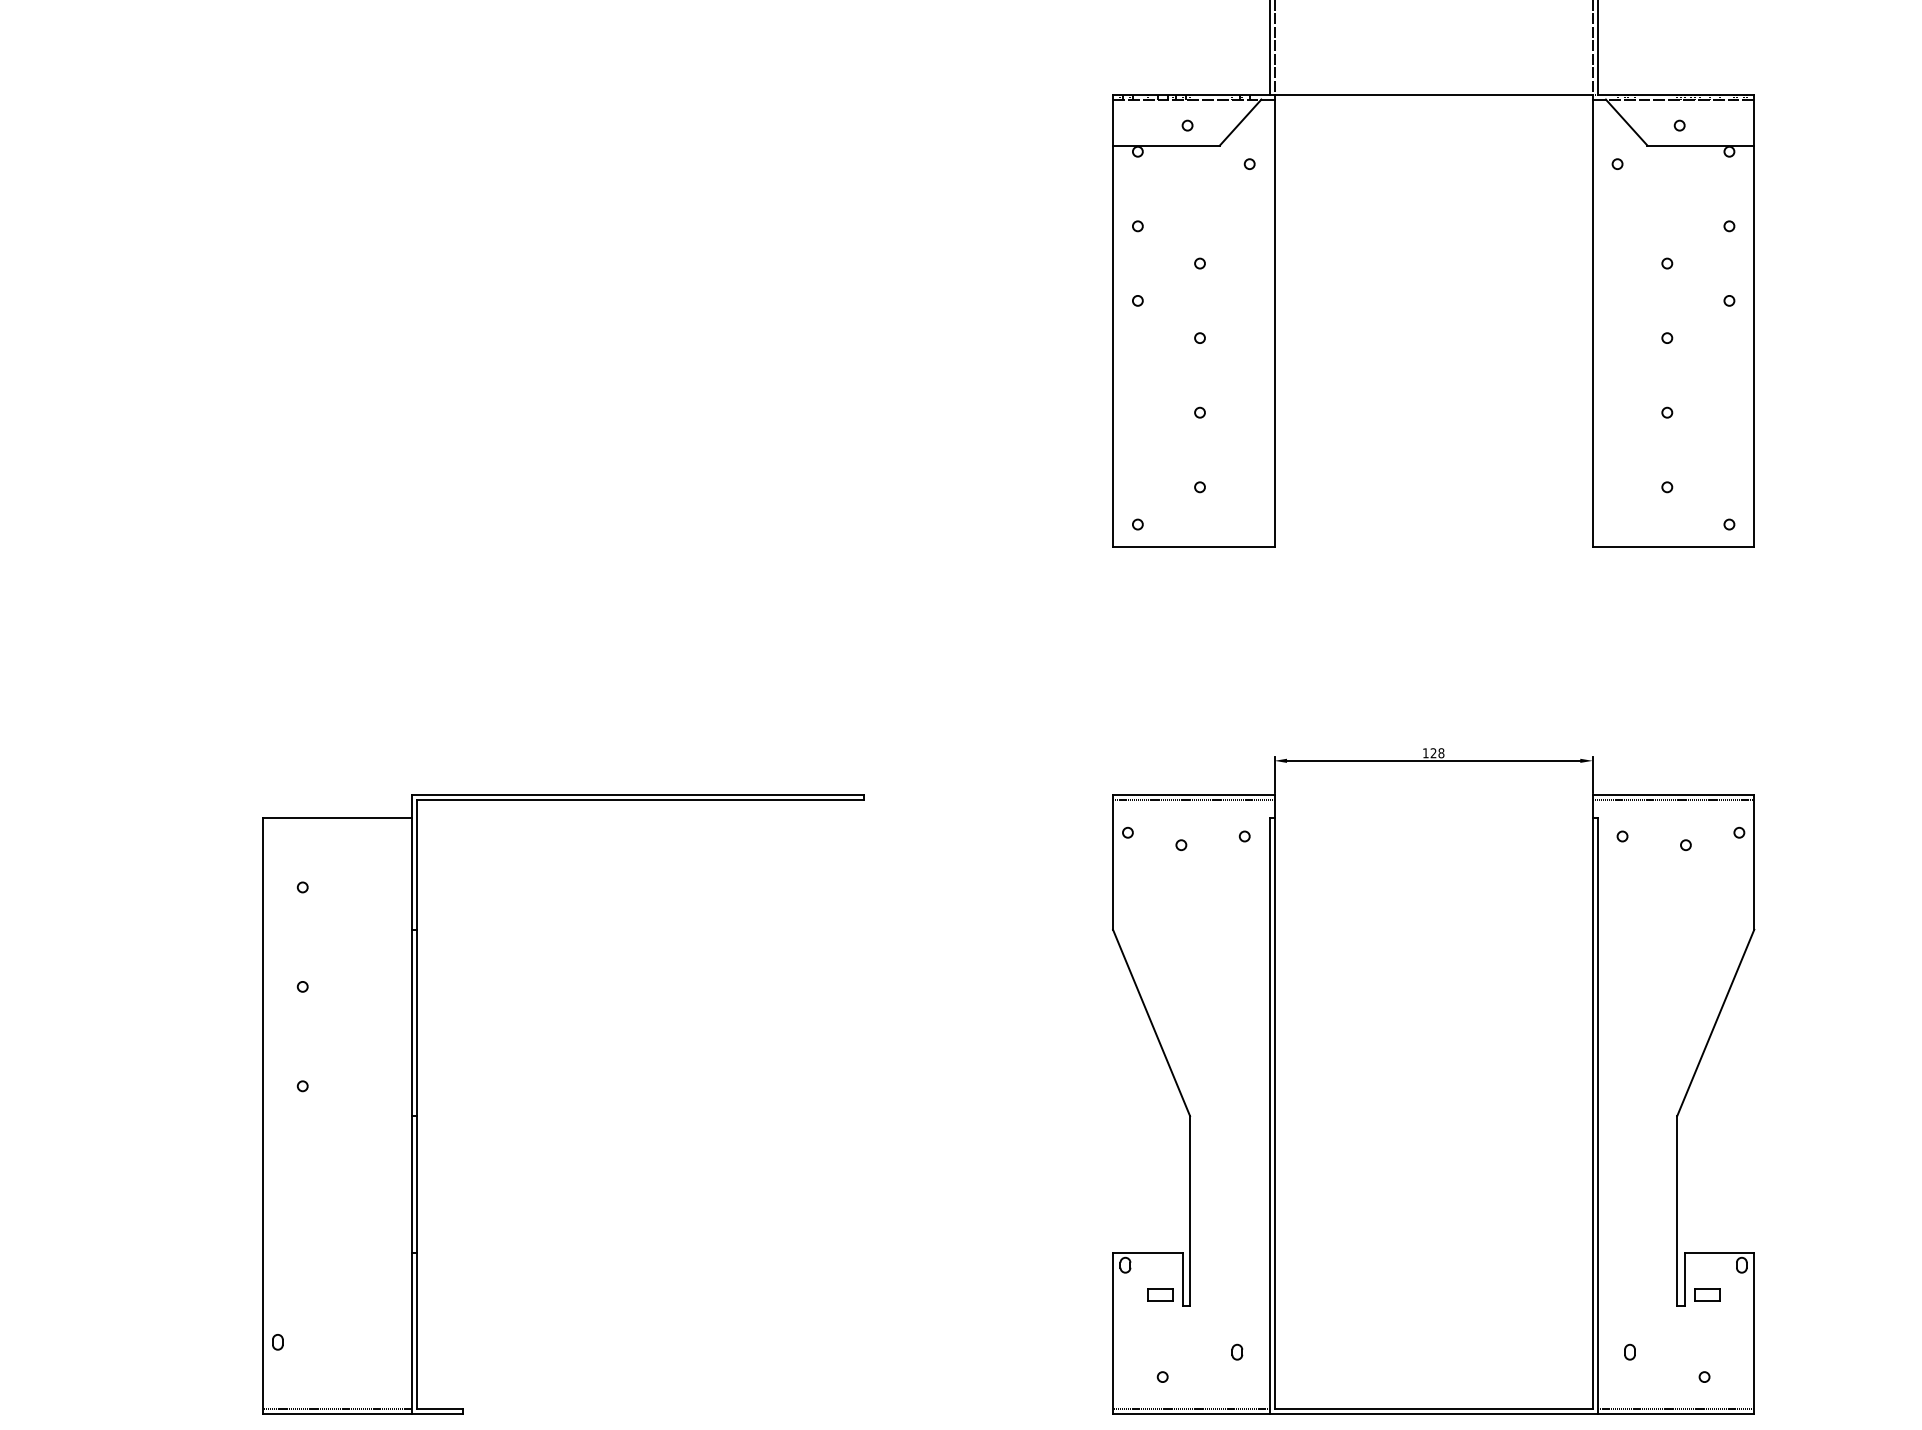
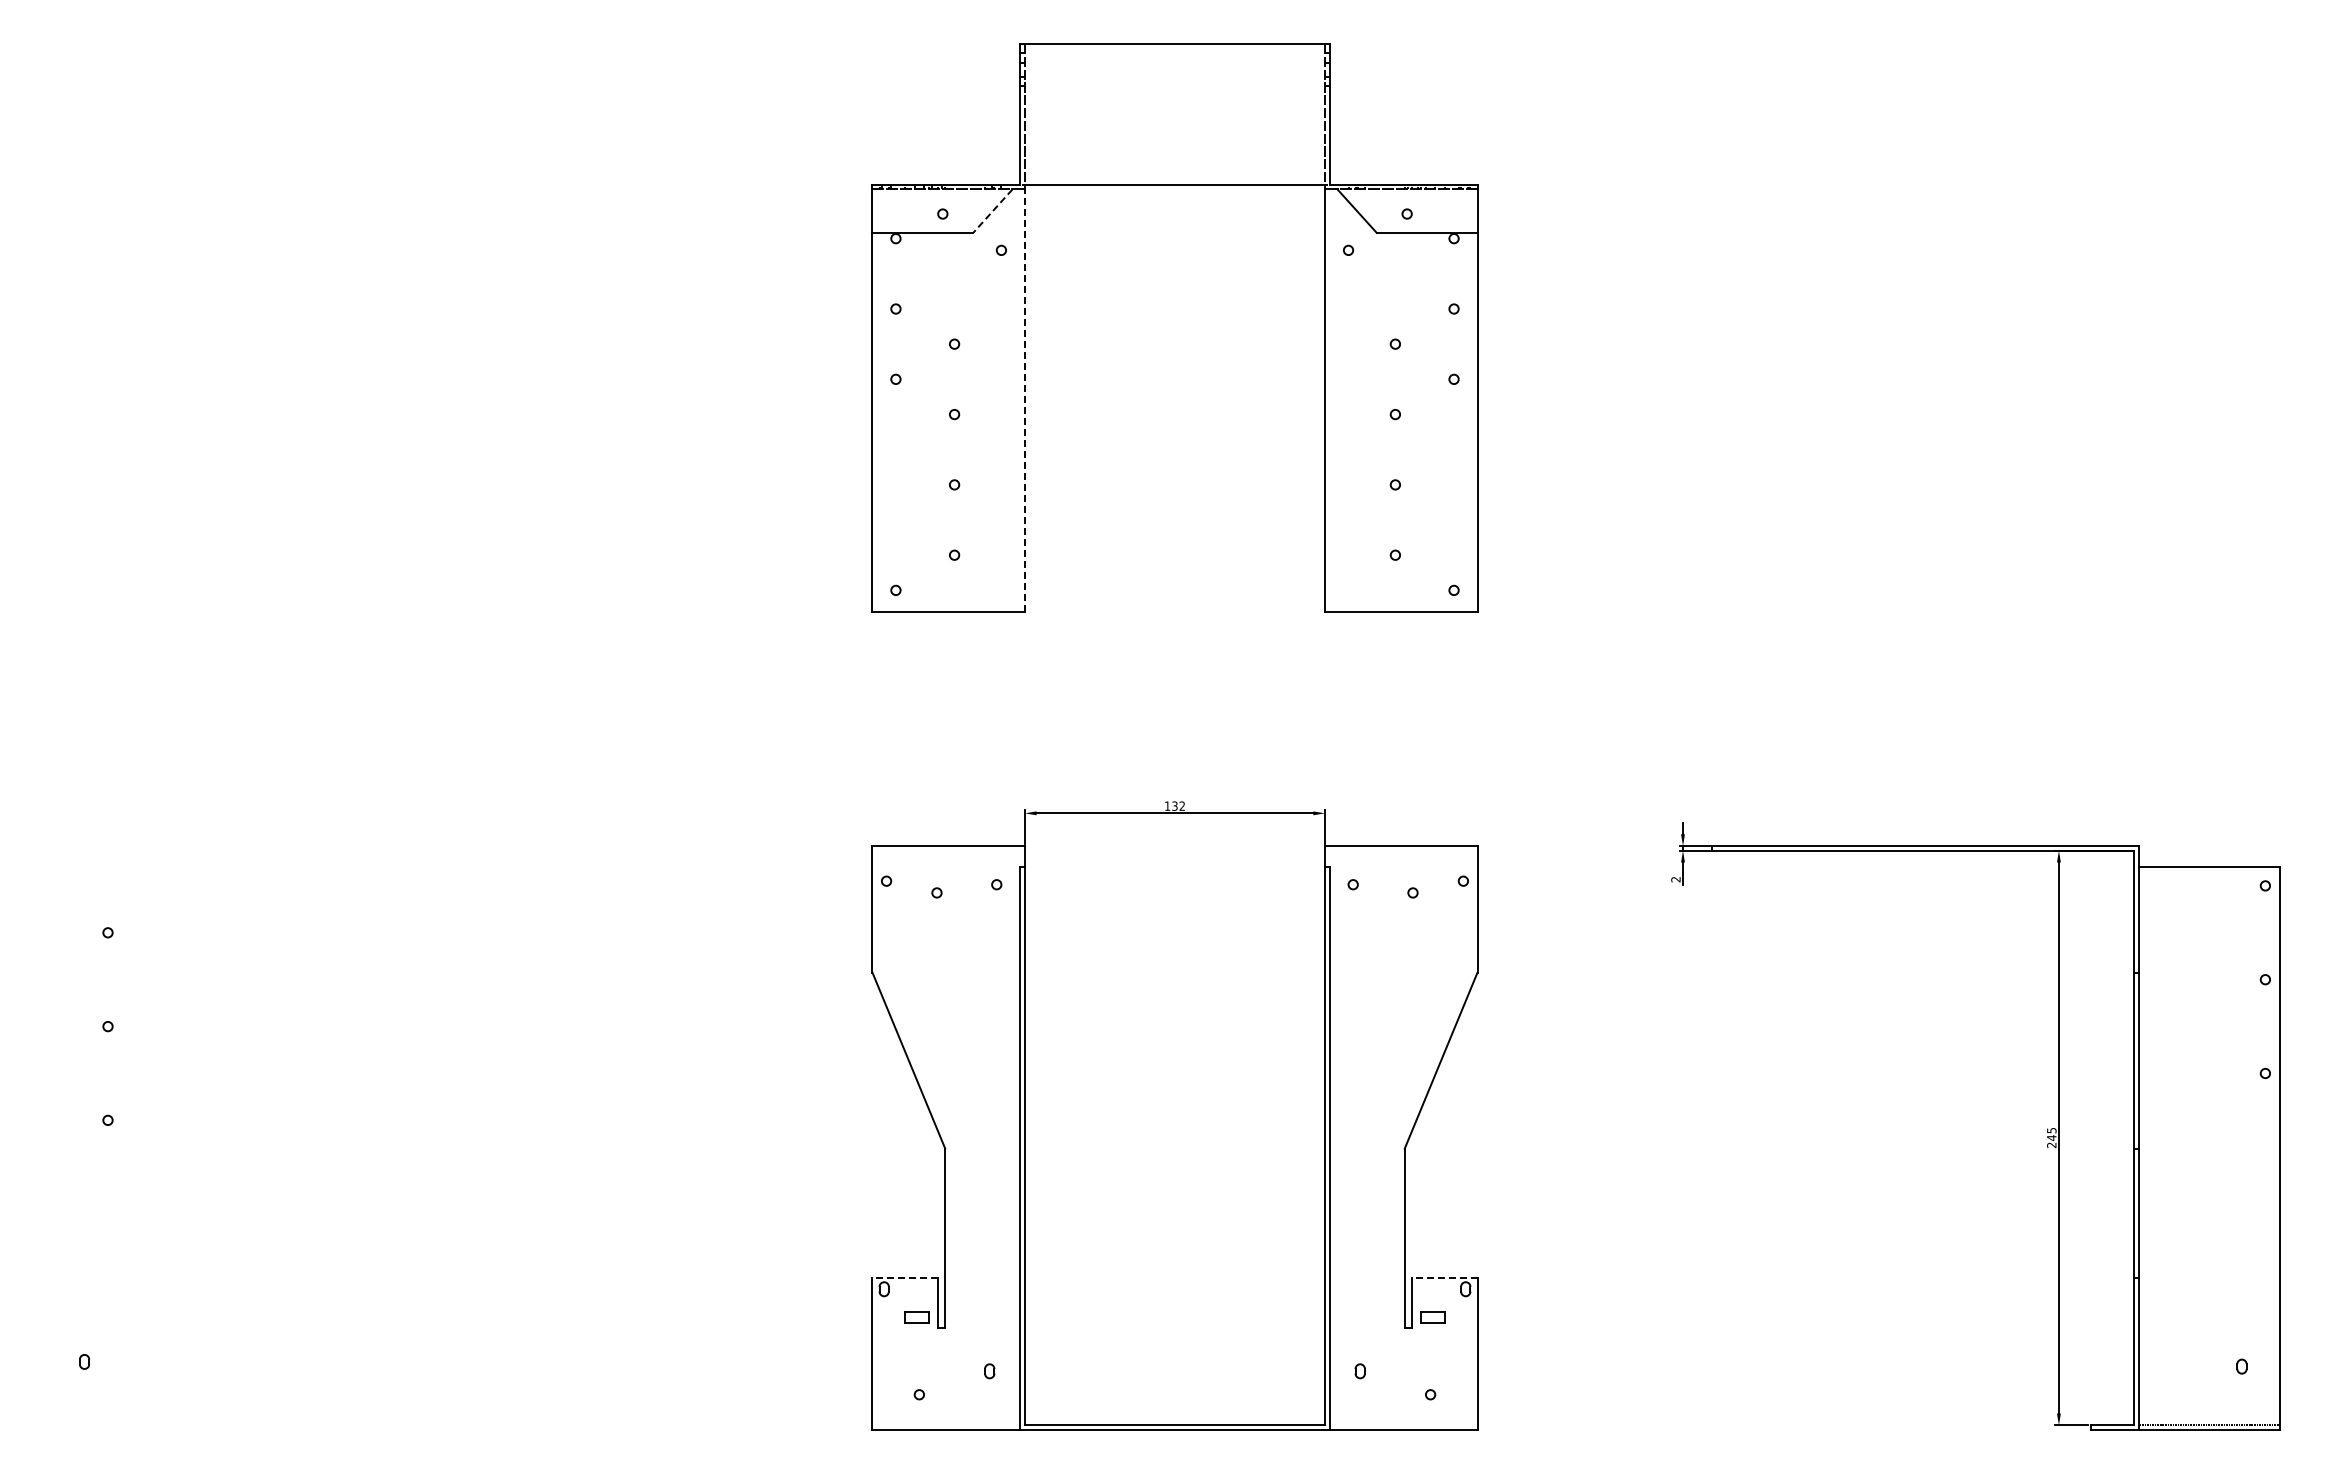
line: (1240, 122) -> (992, 211), solid -> dashed
line: (1274, 322) -> (1024, 399), solid -> dashed
text: (1437, 752) -> (1178, 805), 128 -> 132
line: (1193, 800) -> (948, 850), removed
line: (1673, 800) -> (1401, 850), removed
part: (417, 1104) -> (216, 1137), removed
line: (1148, 1252) -> (905, 1277), solid -> dashed
line: (1719, 1252) -> (1444, 1277), solid -> dashed
line: (1191, 1409) -> (946, 1425), removed
line: (1675, 1409) -> (1403, 1425), removed

